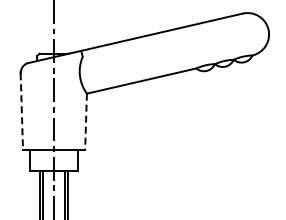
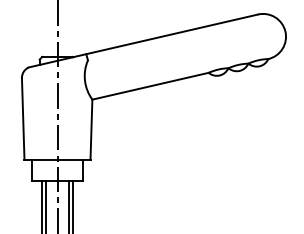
line: (21, 111) -> (22, 118), dashed -> solid
line: (86, 122) -> (91, 130), dashed -> solid

